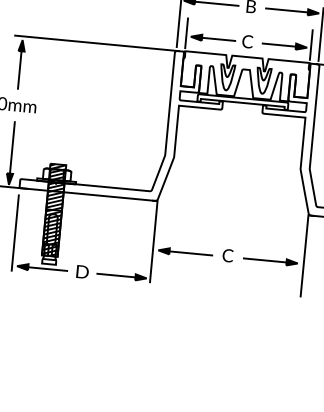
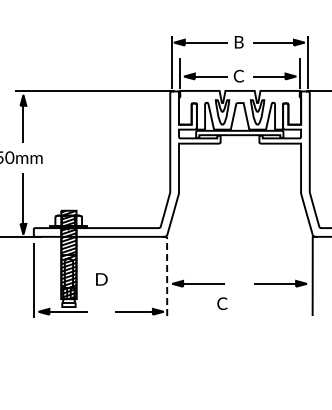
line: (154, 238) -> (167, 272), solid -> dashed
text: (228, 255) -> (222, 303), moved
text: (82, 272) -> (101, 279), moved

